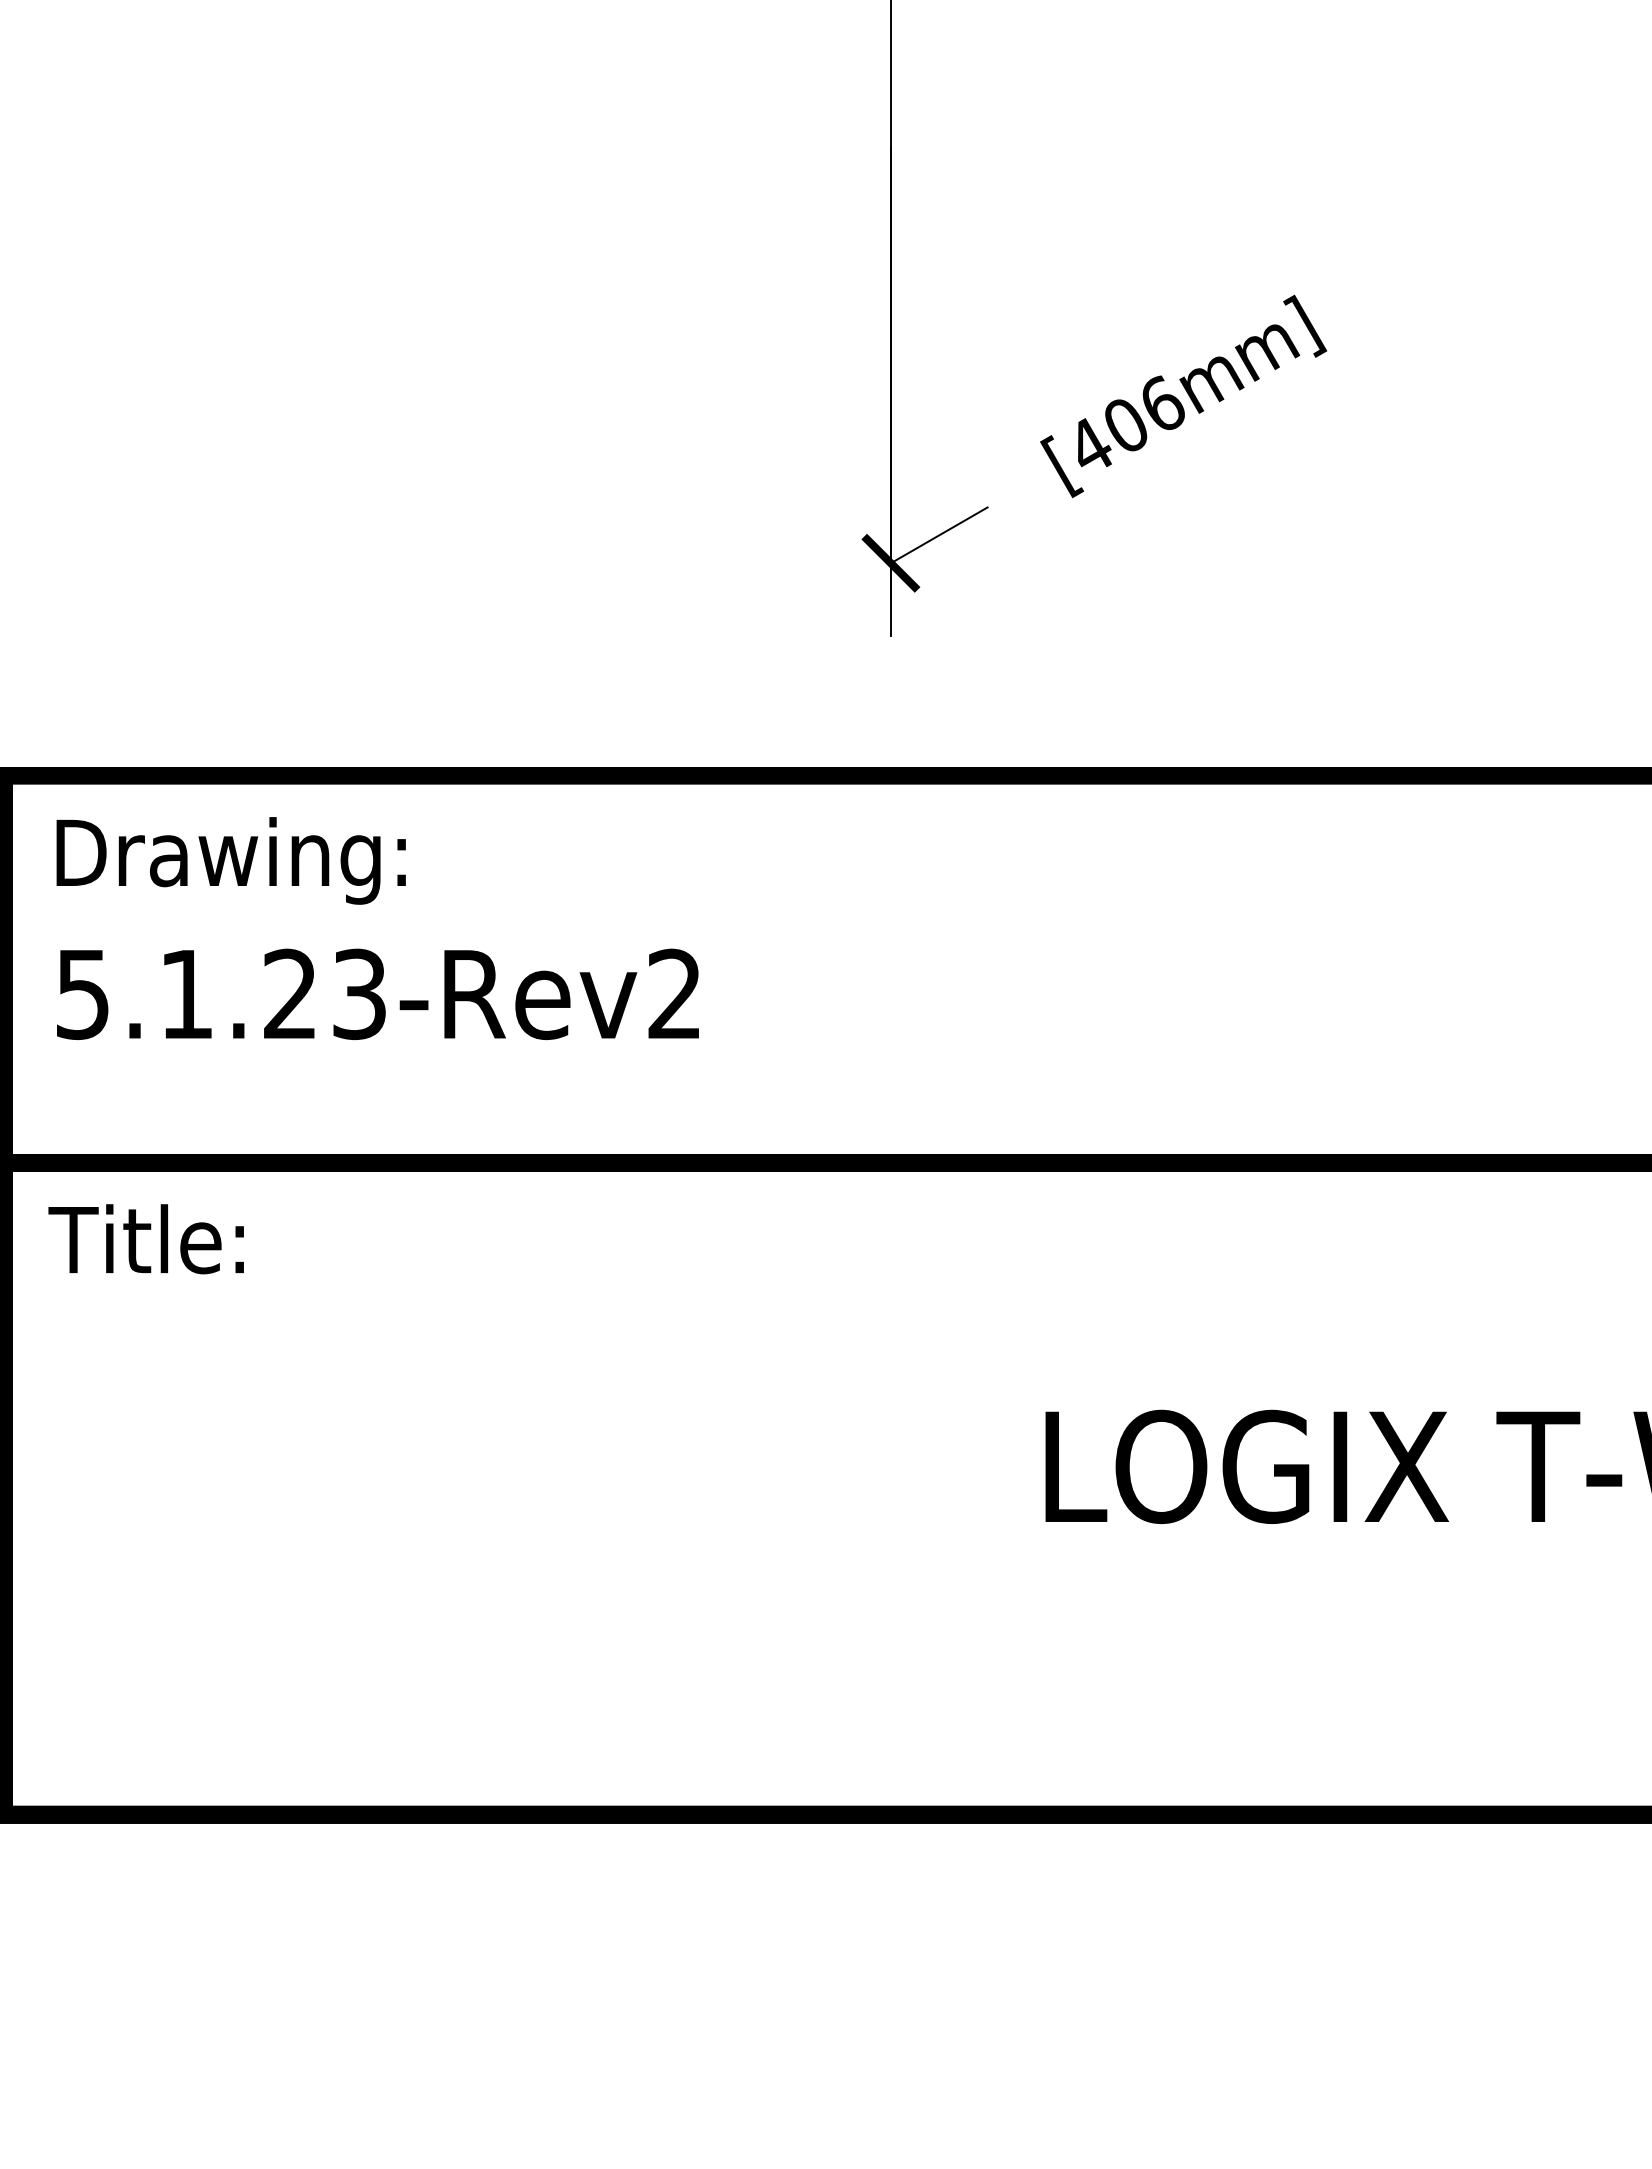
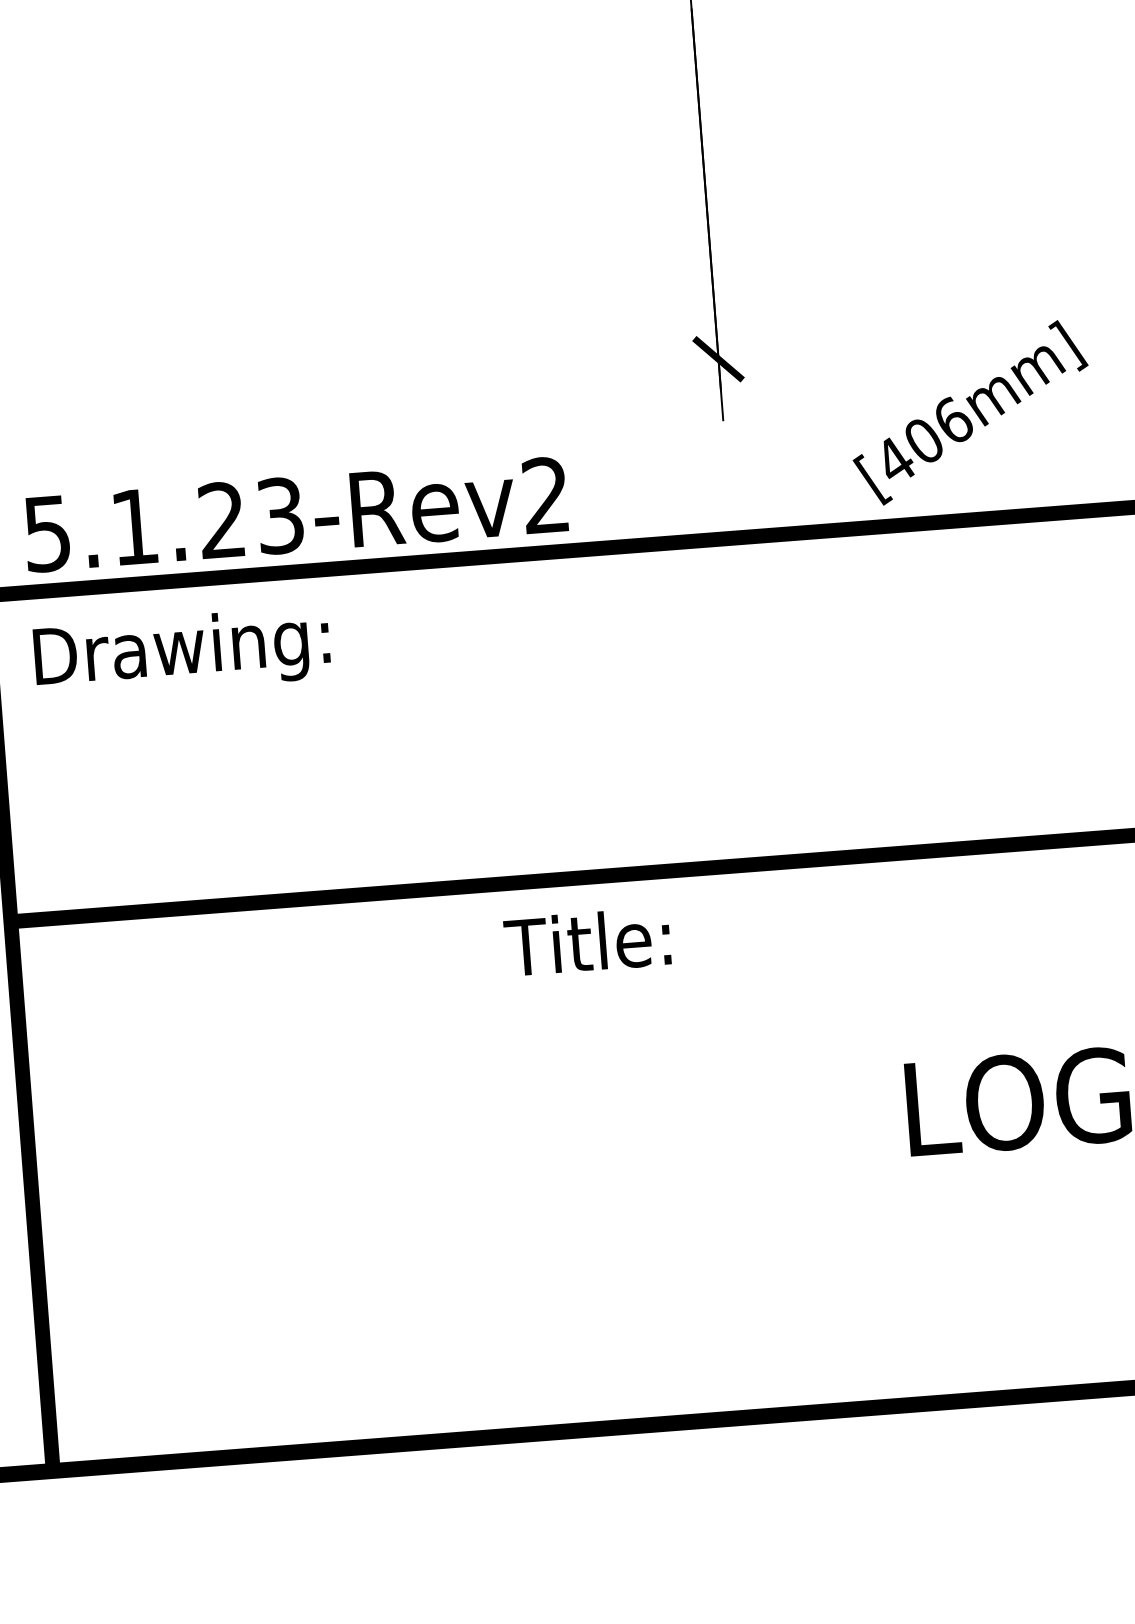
text: (1183, 396) -> (970, 412), moved
line: (938, 535) -> (756, 332), removed
text: (377, 993) -> (295, 514), moved
text: (145, 1239) -> (586, 942), moved

